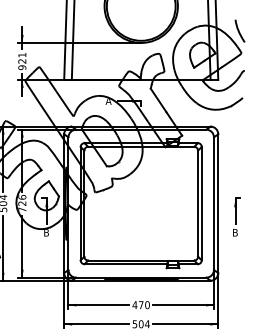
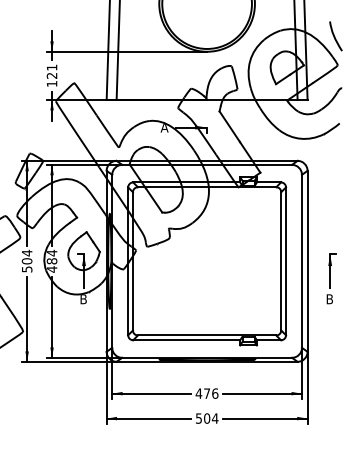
text: (21, 67) -> (51, 83), 921 -> 121
text: (21, 203) -> (51, 260), 726 -> 484
text: (147, 305) -> (215, 393), 470 -> 476

